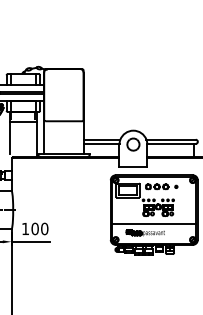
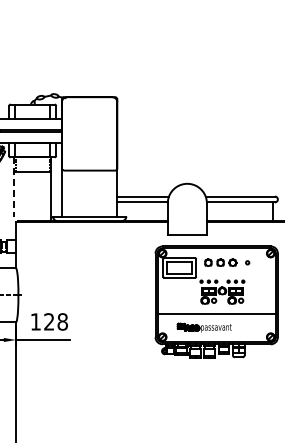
line: (10, 133) -> (14, 187), solid -> dashed
part: (132, 144) -> (186, 203), removed
text: (40, 228) -> (56, 321), 100 -> 128

